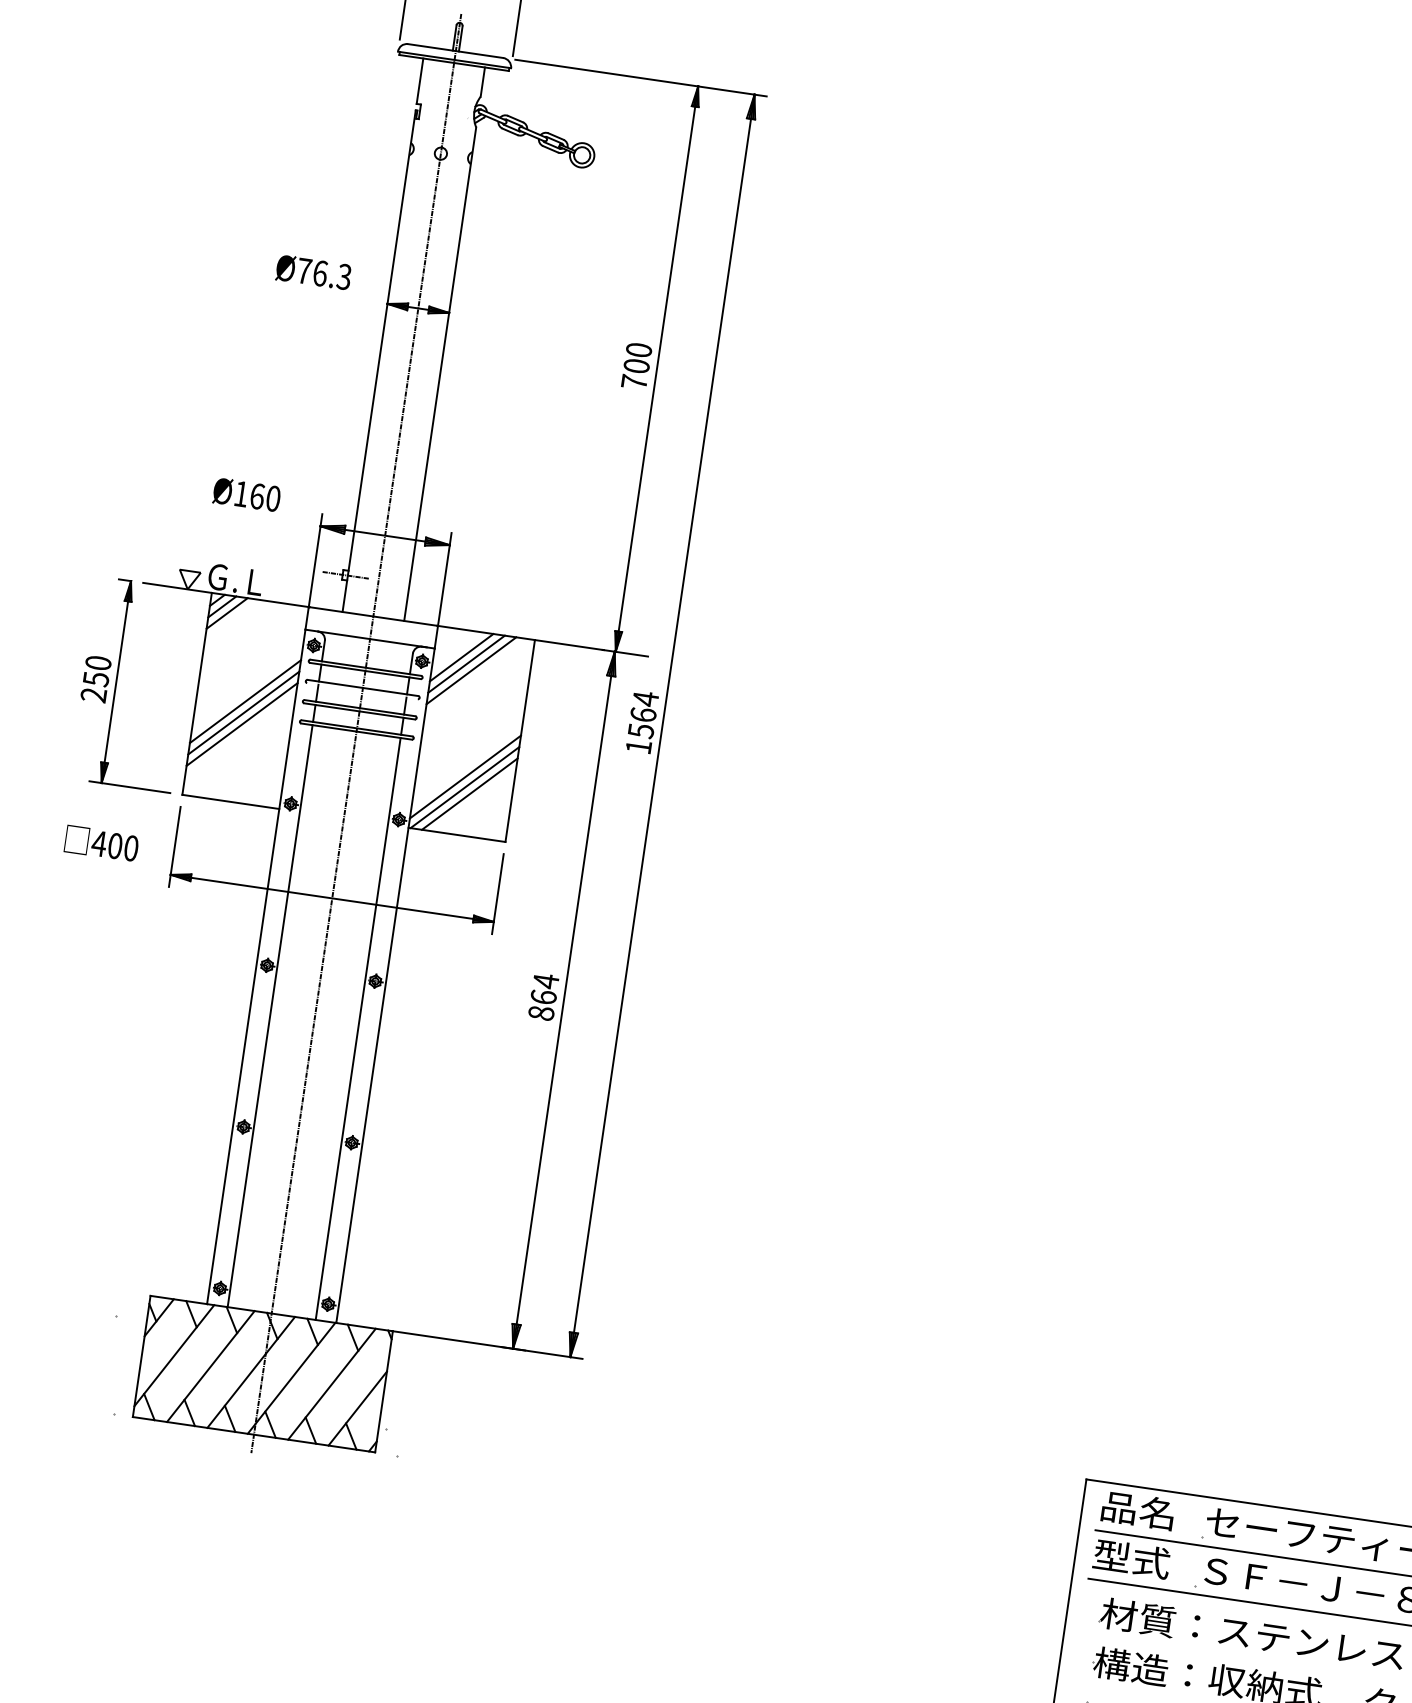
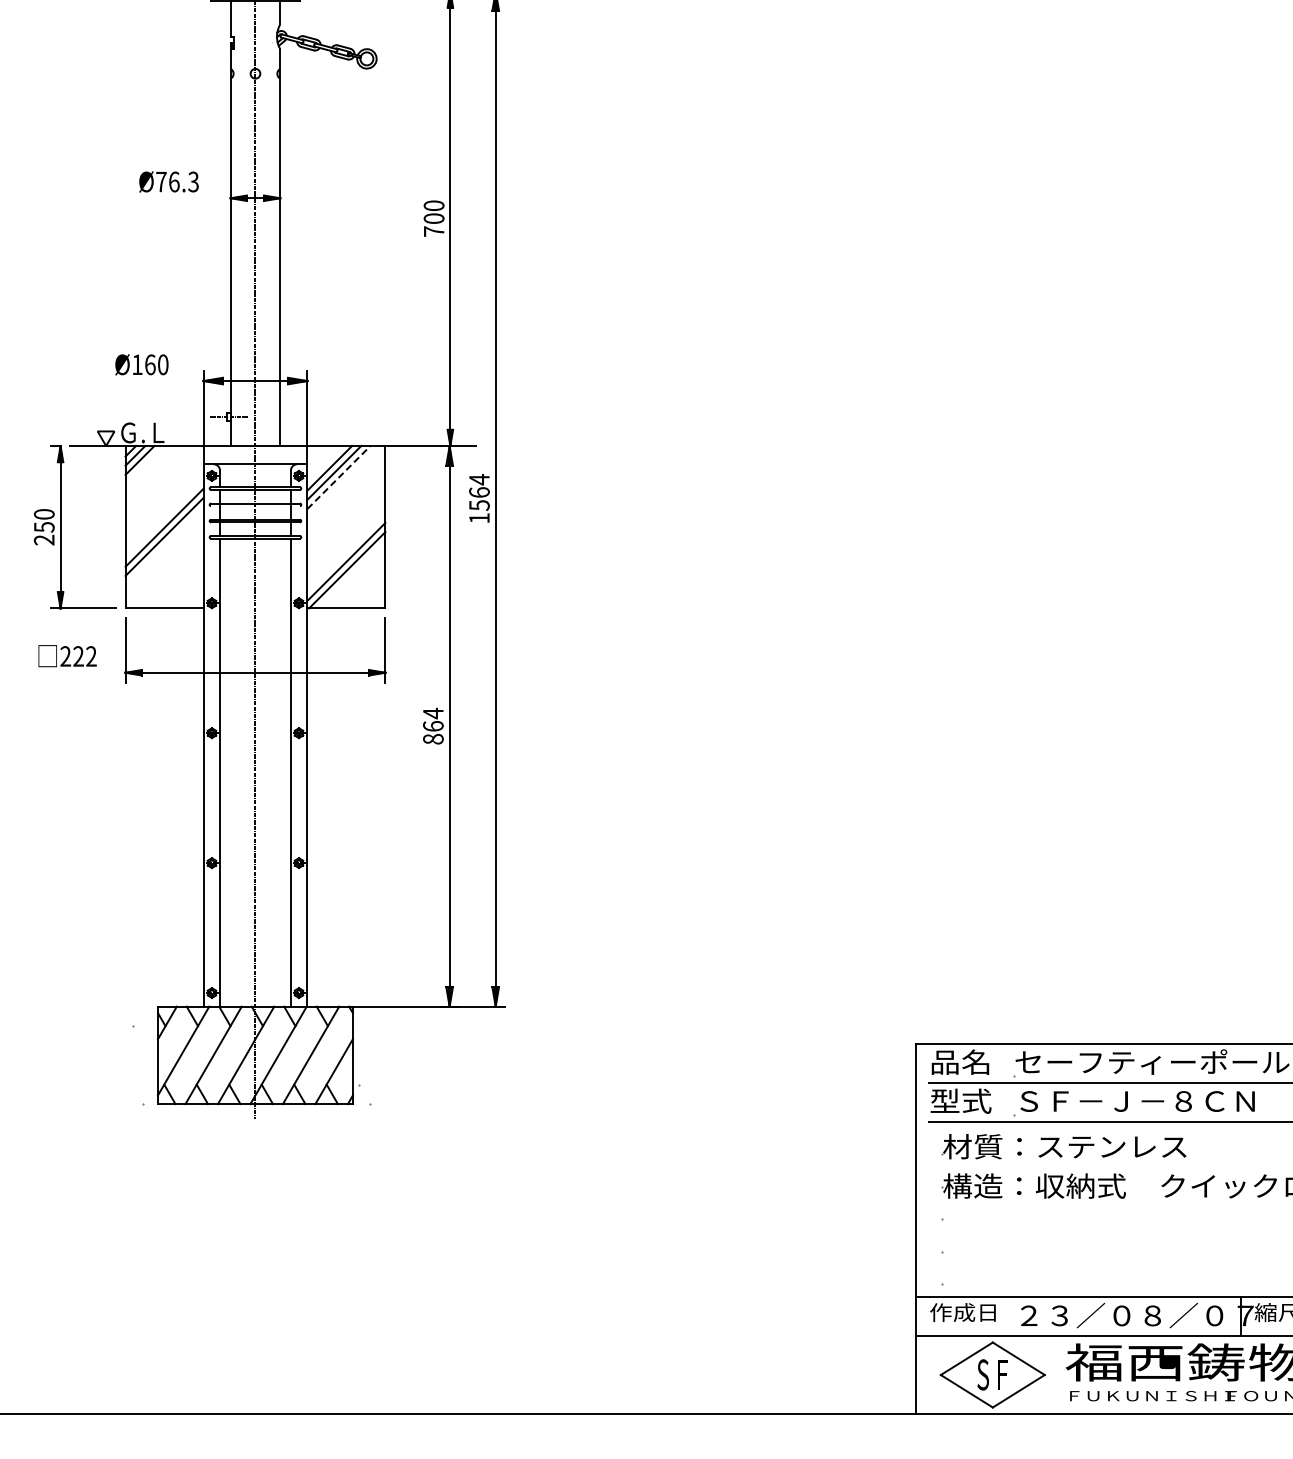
line: (470, 670) -> (338, 477), solid -> dashed
line: (242, 724) -> (164, 546), removed
line: (469, 793) -> (351, 574), removed
text: (113, 845) -> (77, 656), 400 -> 222

